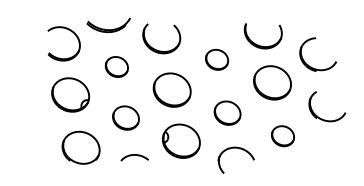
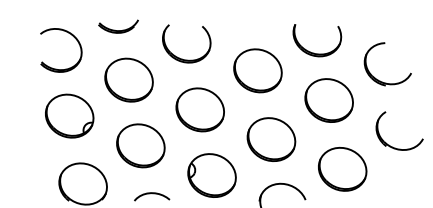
part: (108, 25) -> (118, 26), size x0.71
part: (216, 59) -> (257, 70), size x1.67
part: (116, 66) -> (128, 79), size x1.67
part: (227, 112) -> (271, 138), size x1.43
part: (125, 117) -> (140, 145), size x1.43
part: (282, 135) -> (342, 168), size x1.67

